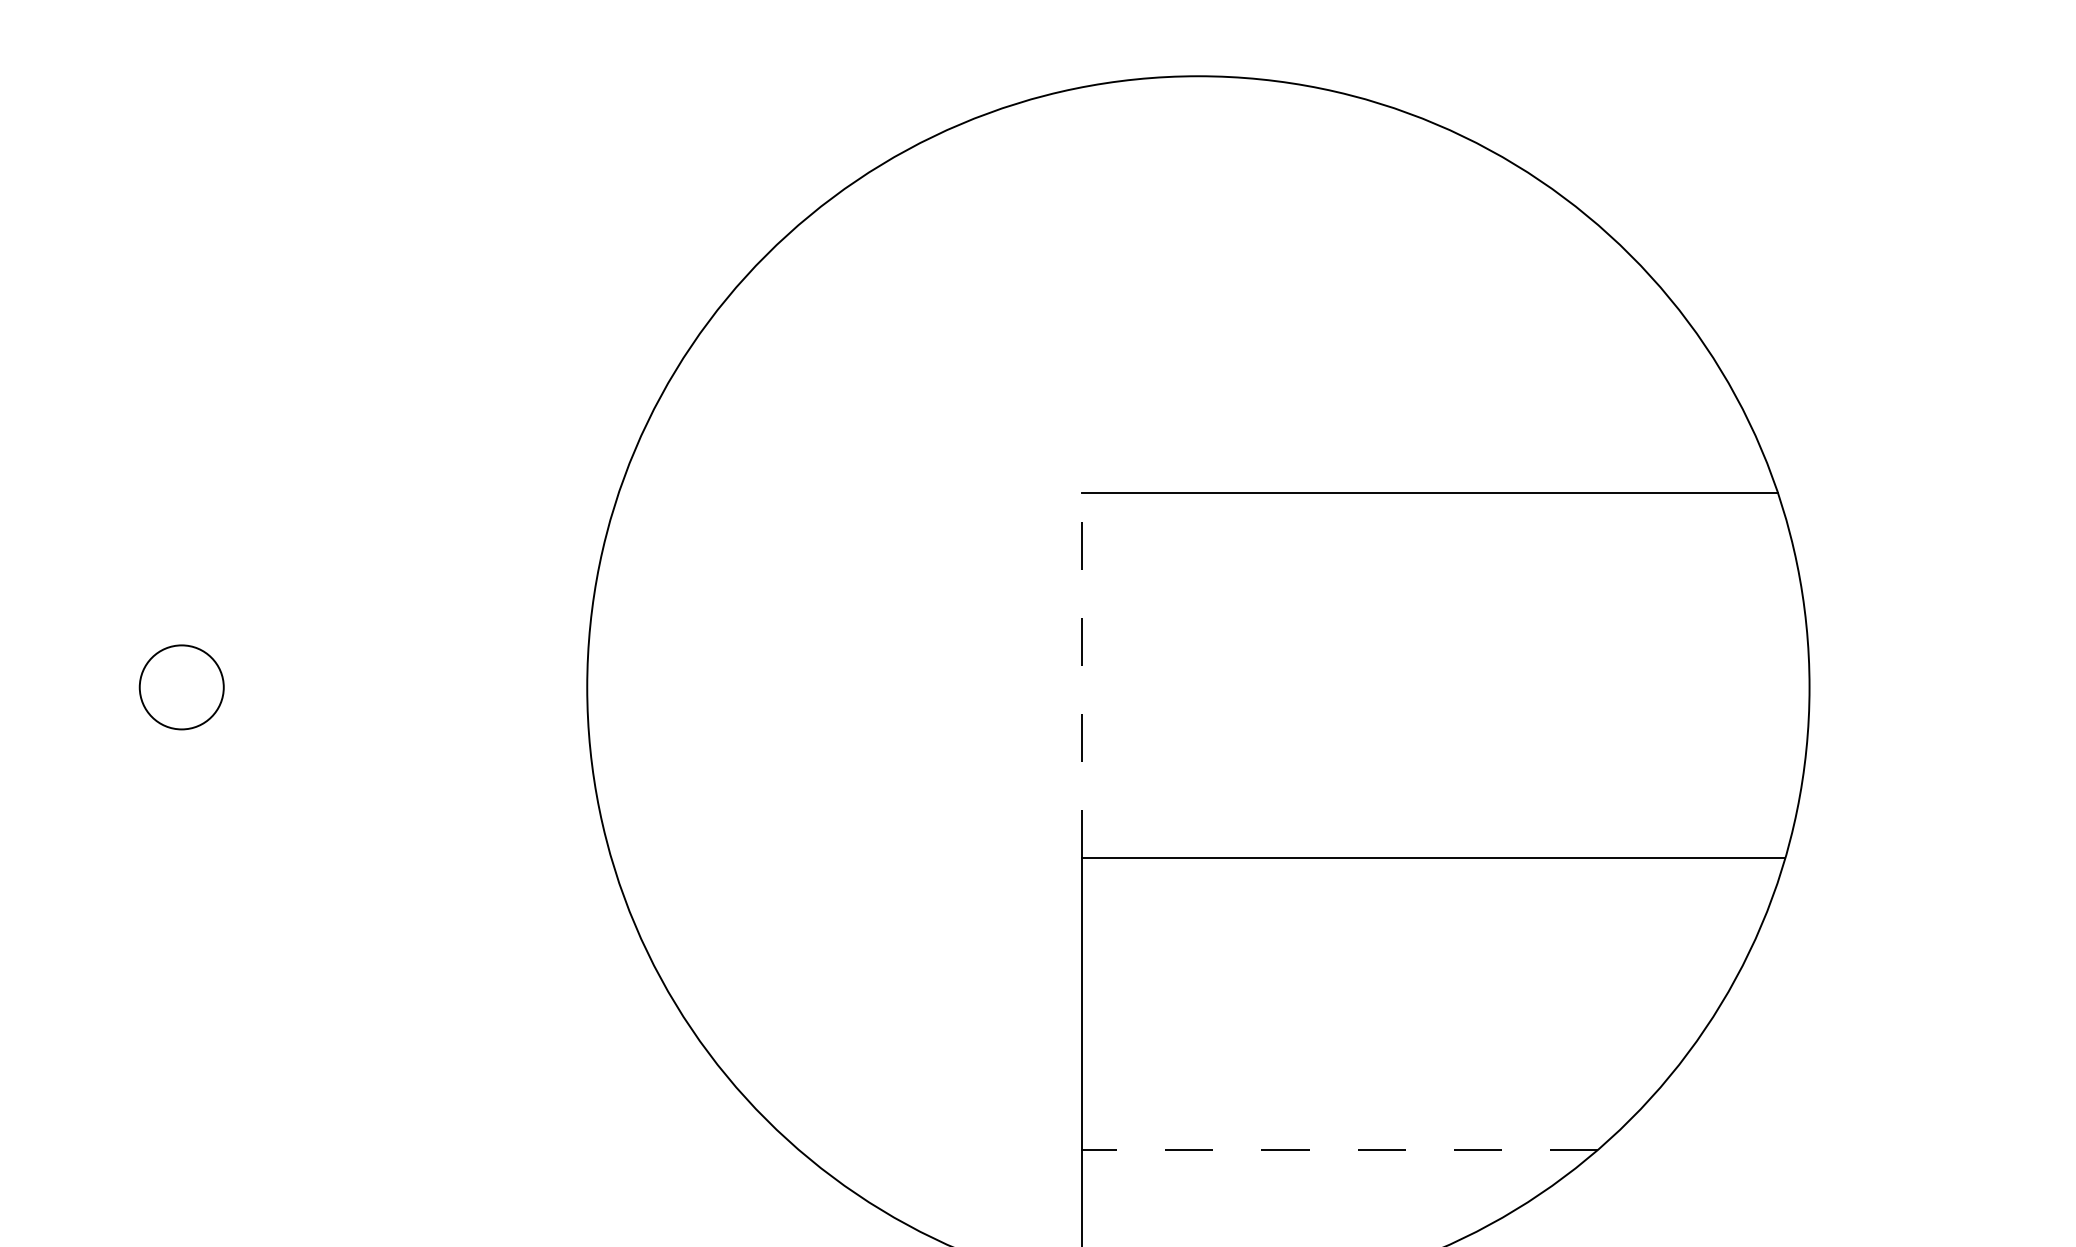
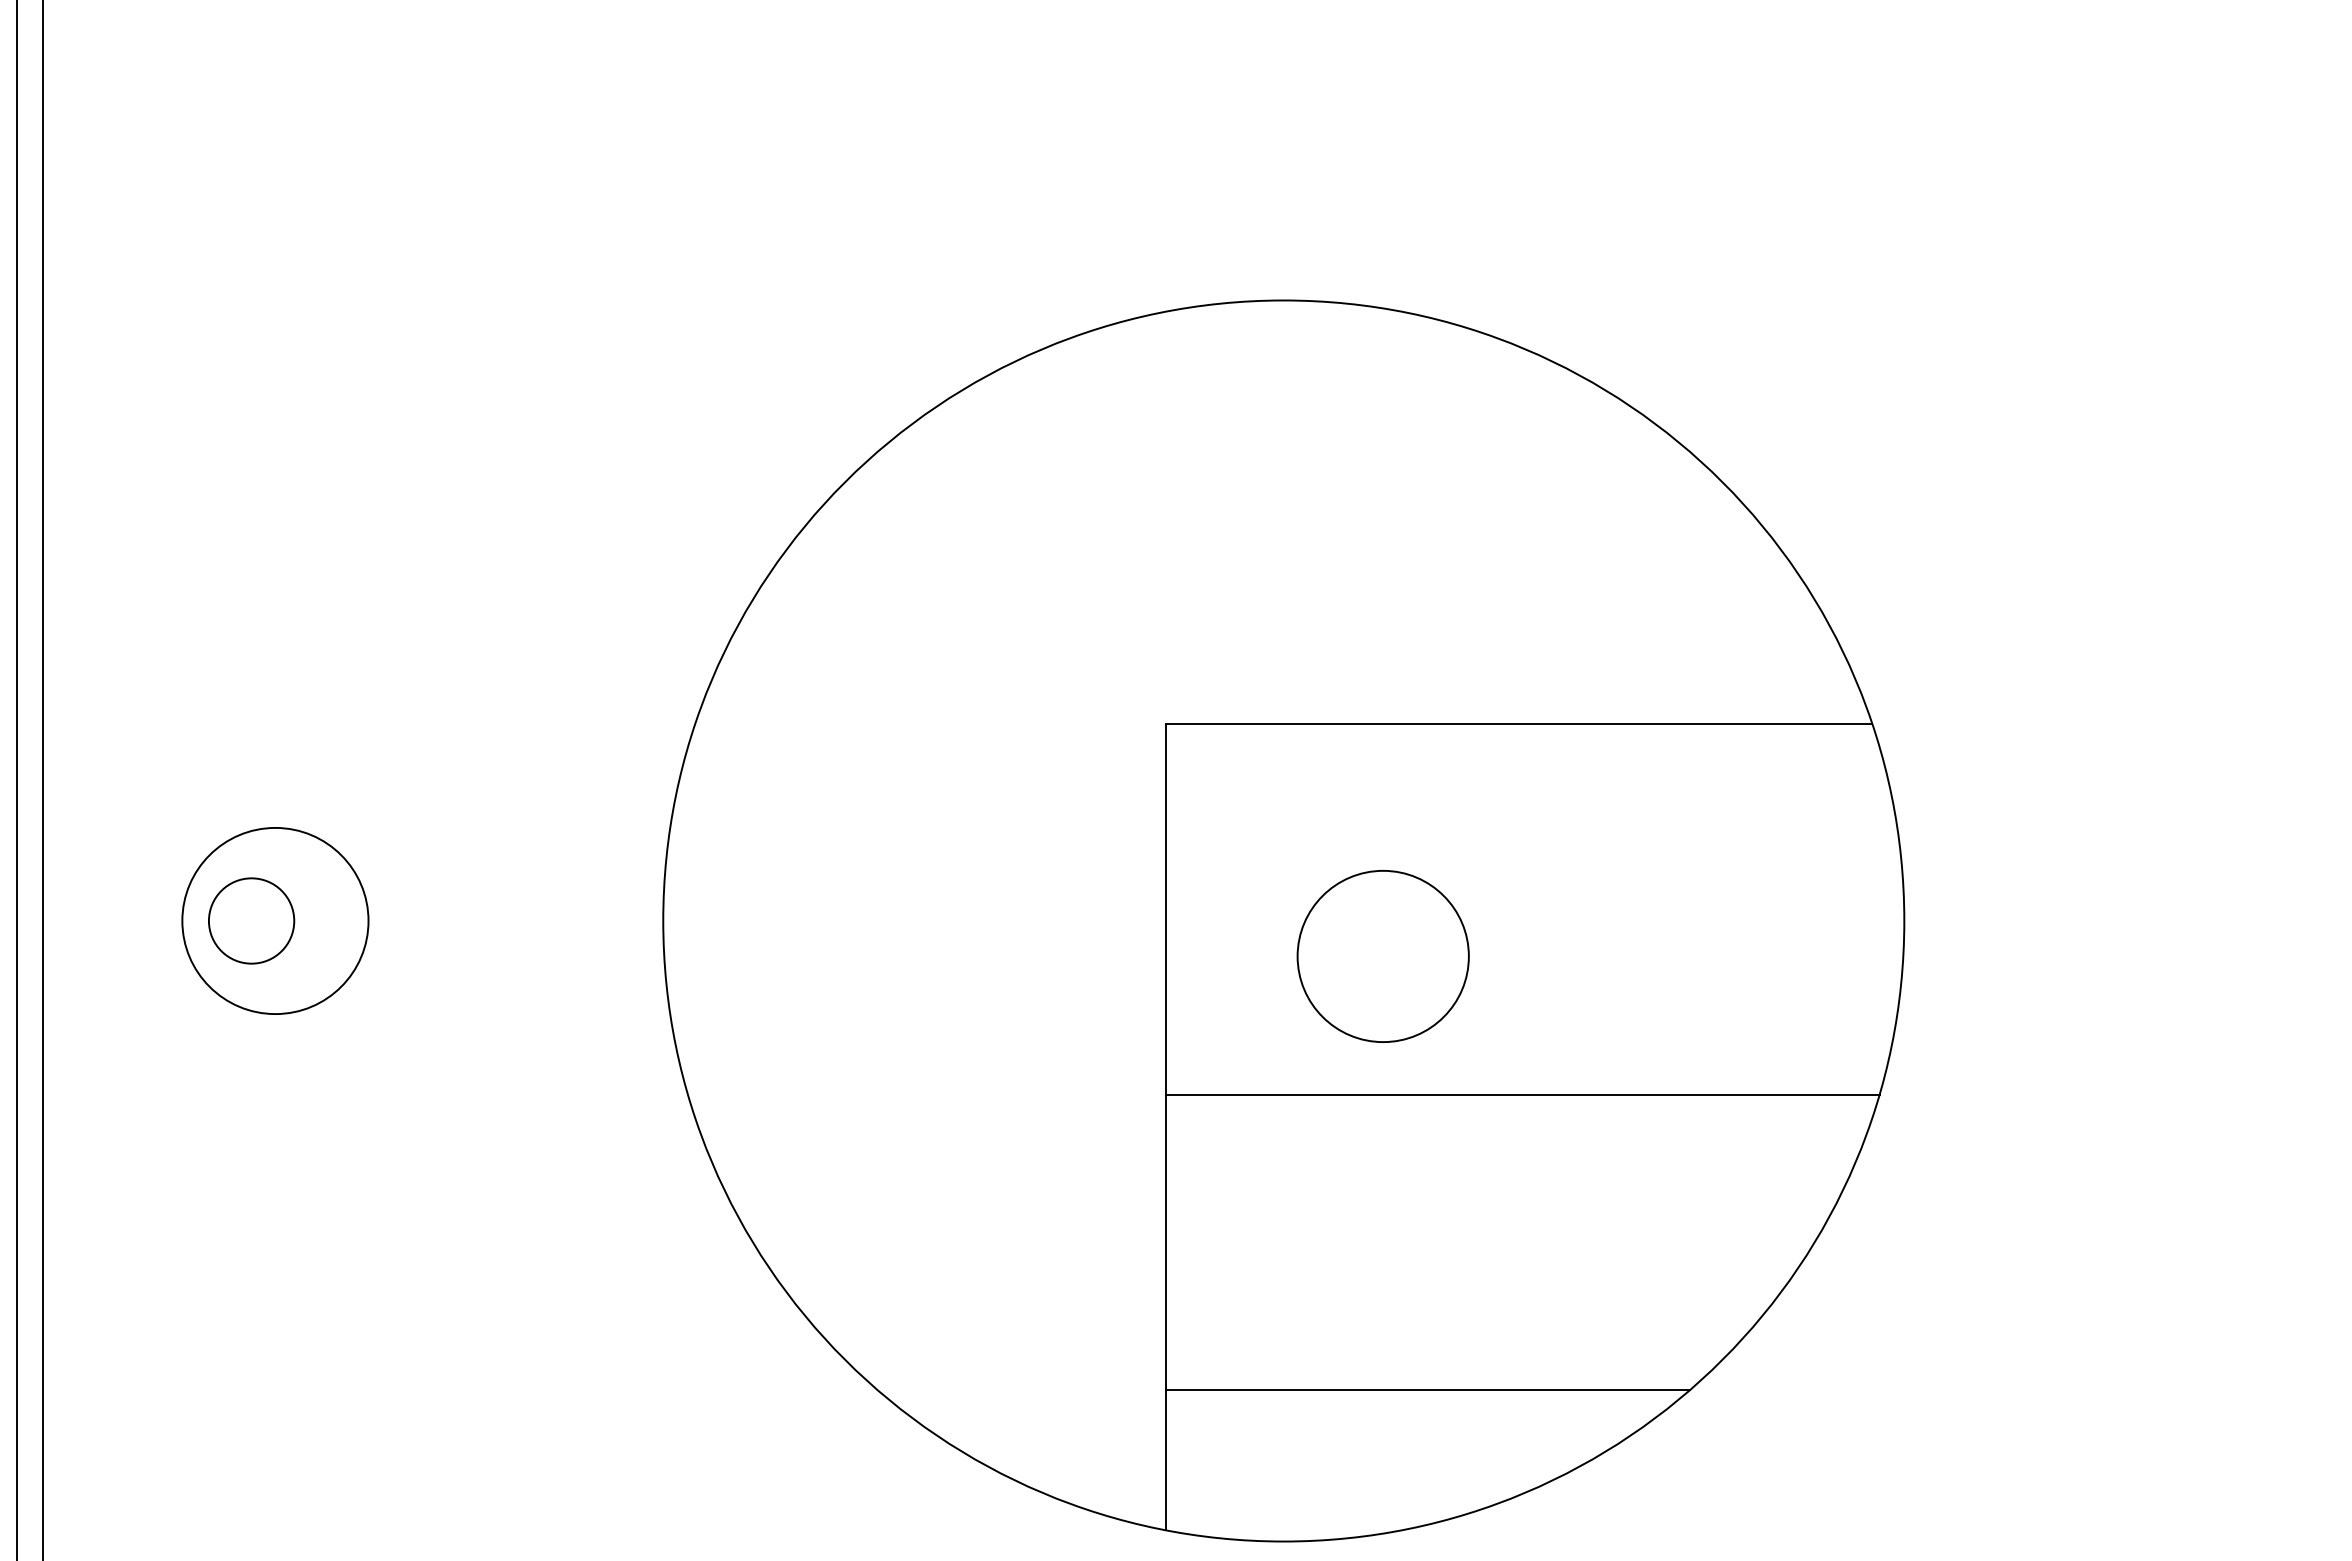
line: (1082, 675) -> (1166, 908), dashed -> solid
circle: (205, 686) -> (275, 920), added
circle: (1295, 722) -> (1382, 956), added
line: (1339, 1149) -> (1427, 1390), dashed -> solid

